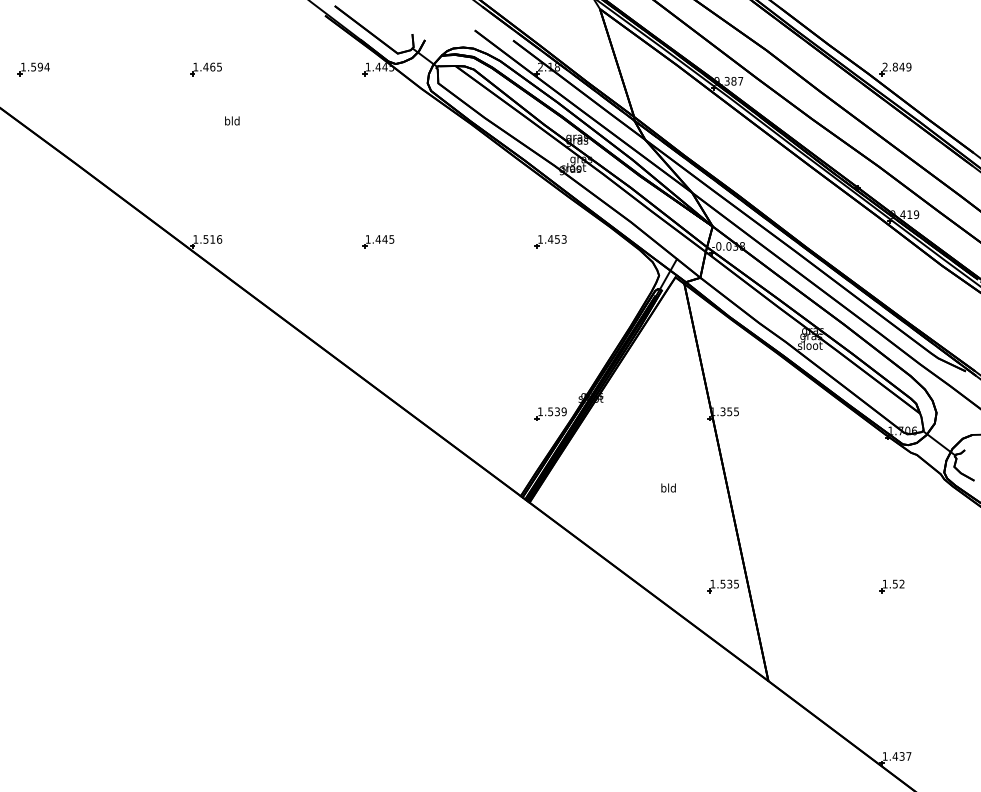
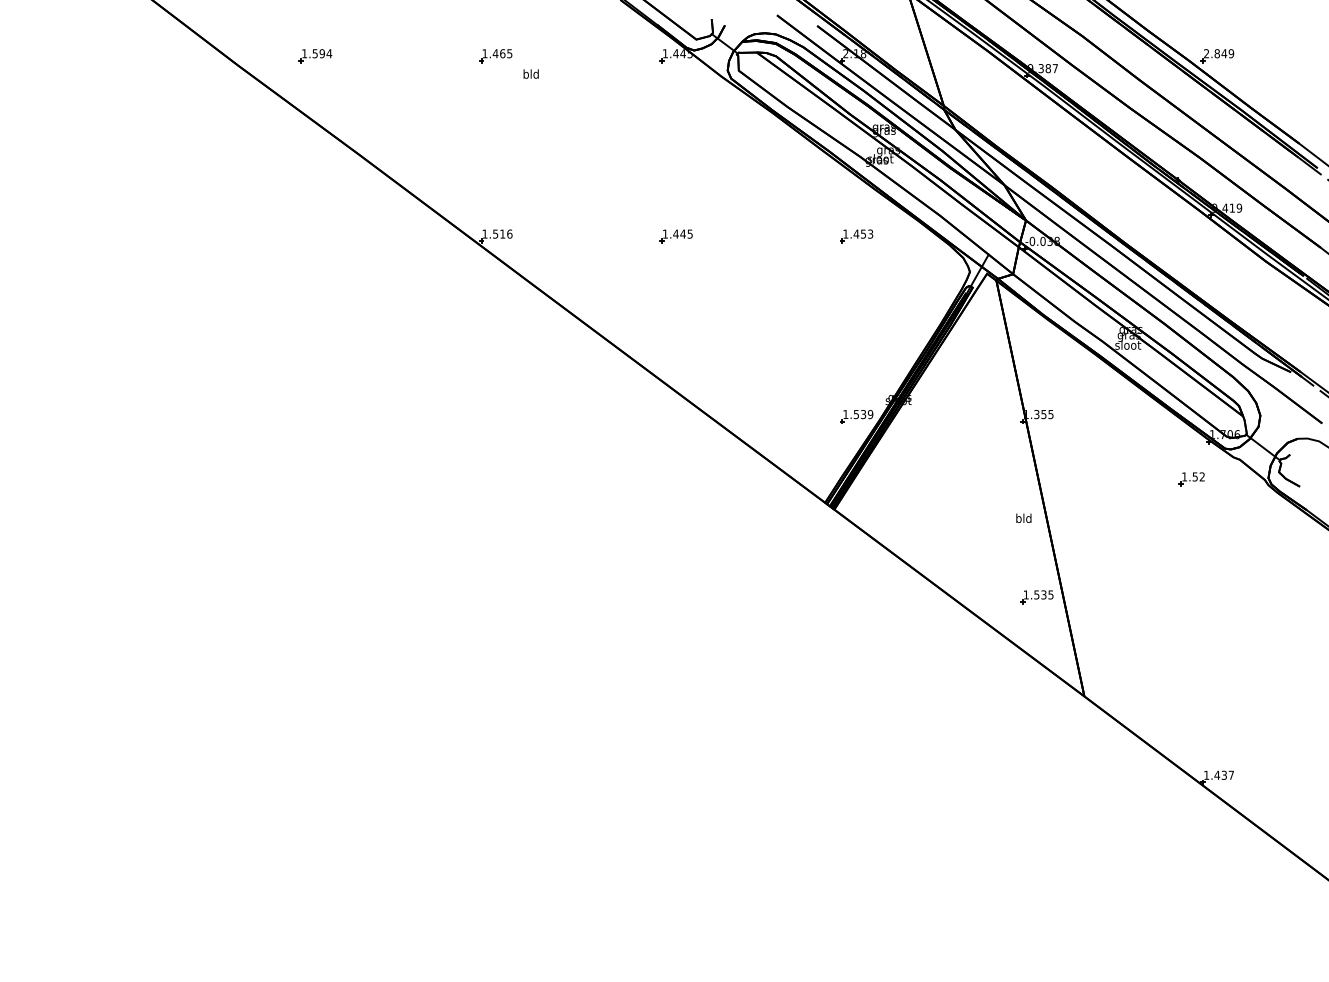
text: (231, 120) -> (530, 73), moved
text: (668, 487) -> (1023, 517), moved
part: (891, 586) -> (1191, 479), moved

